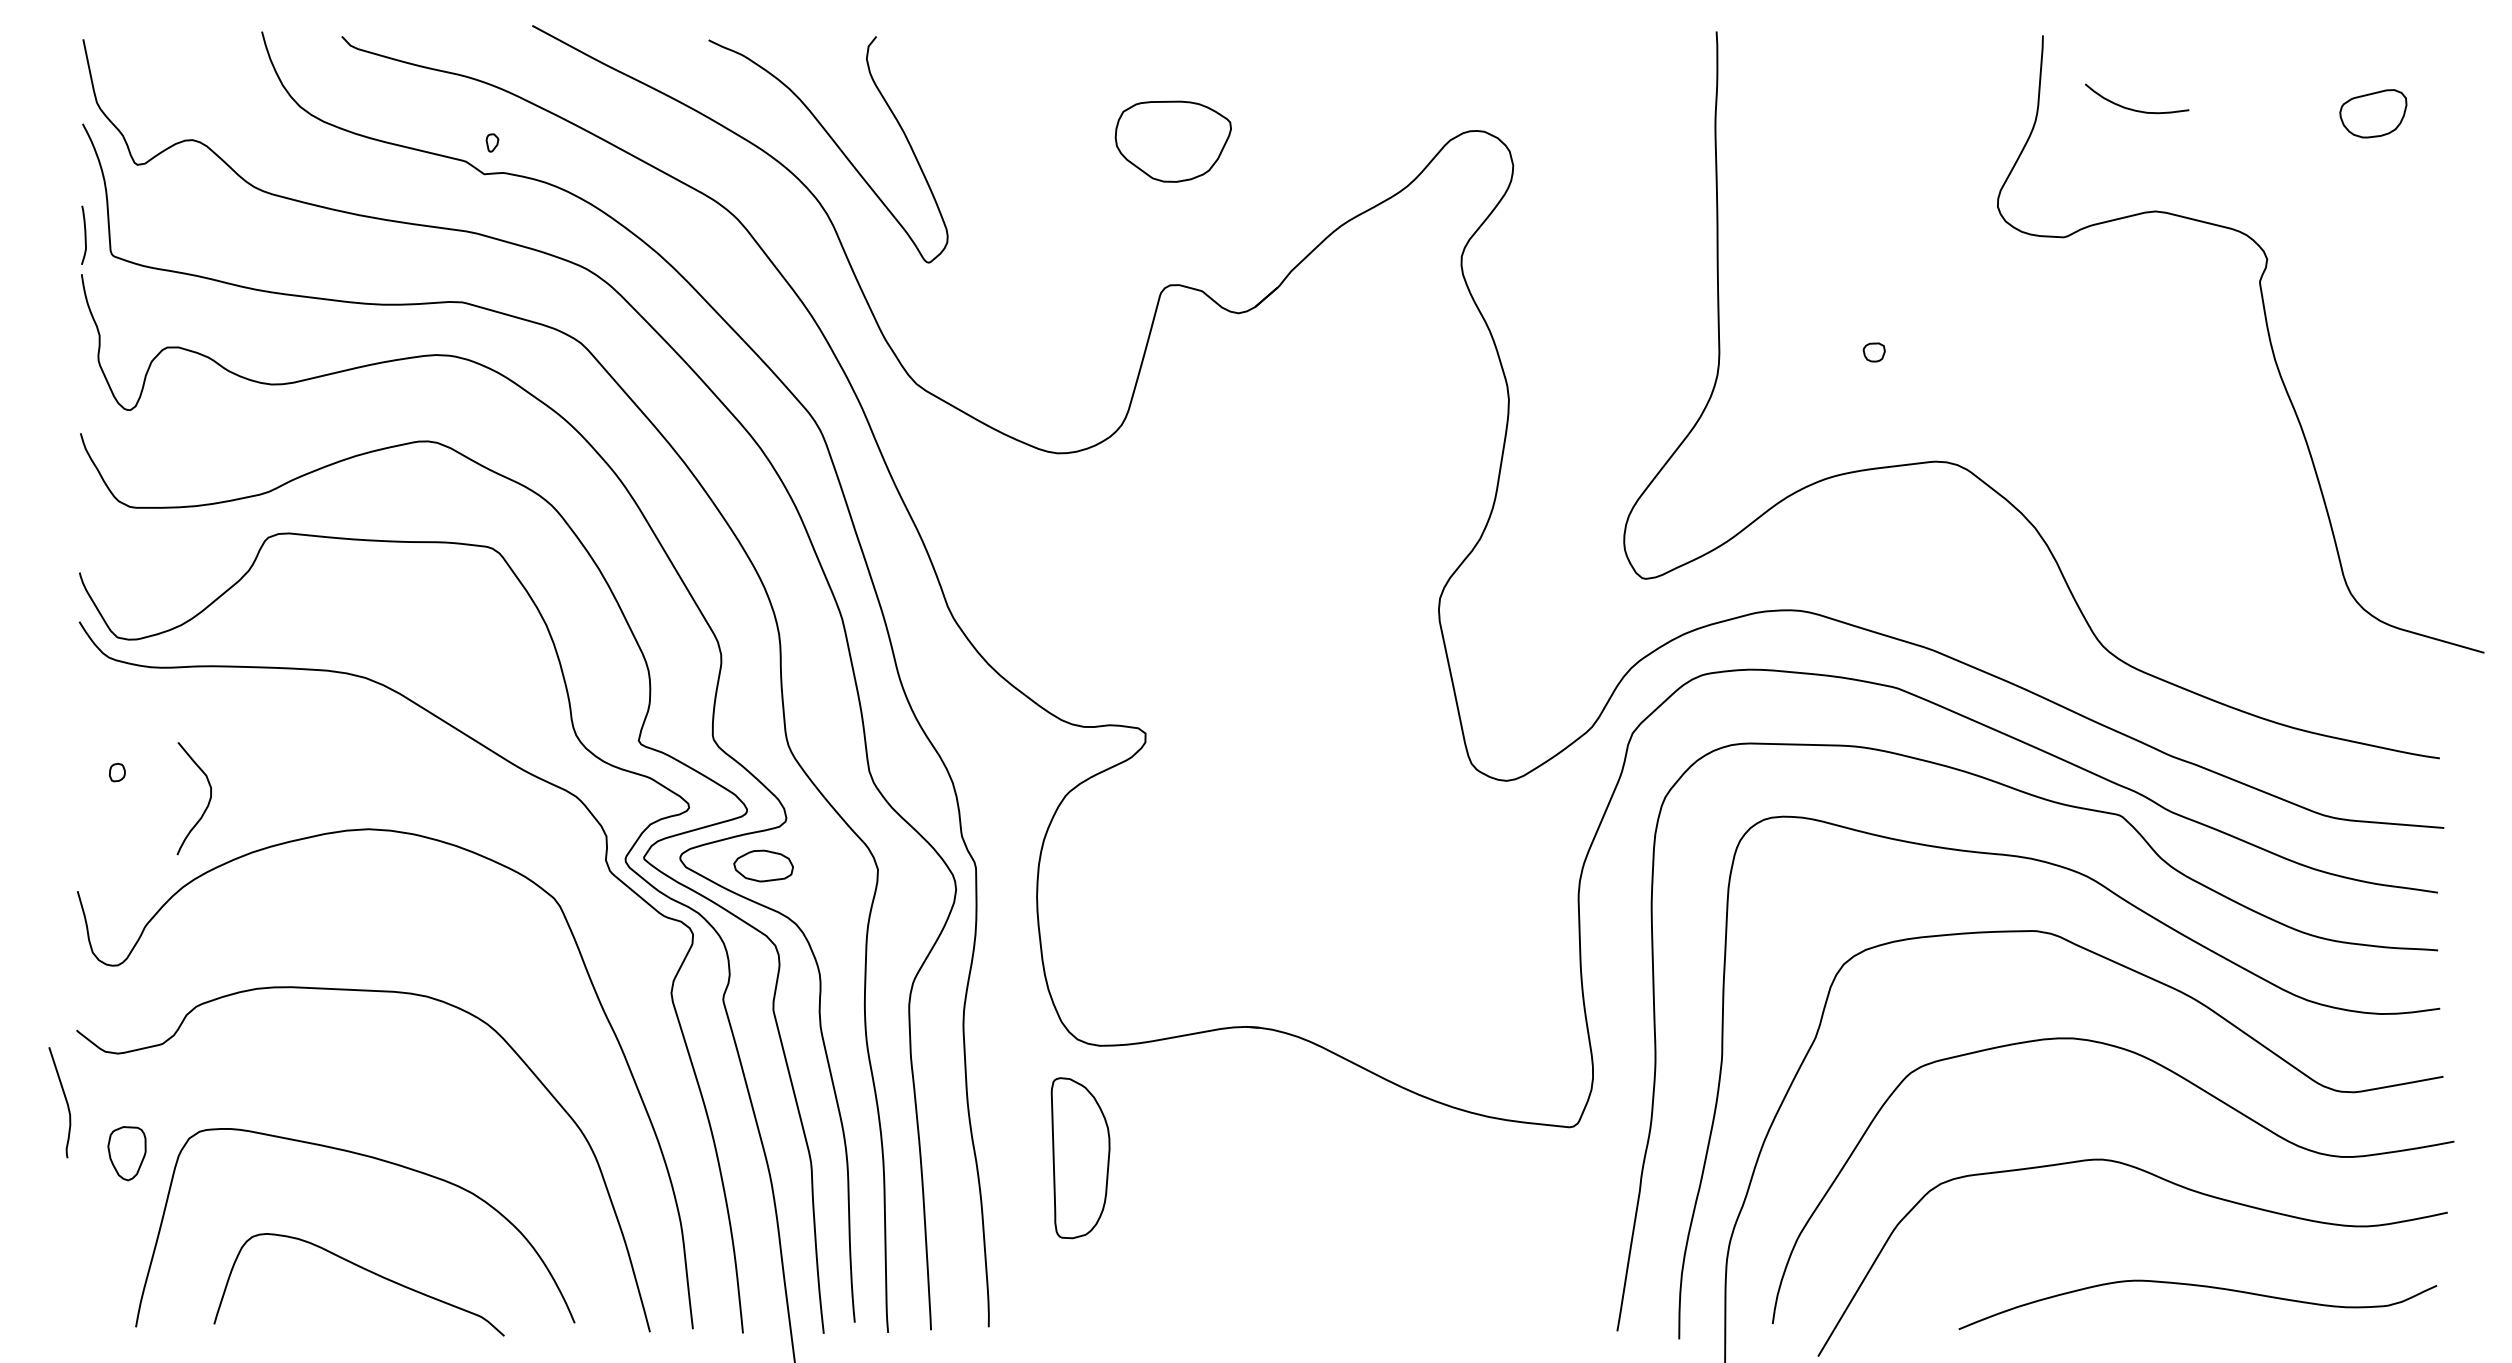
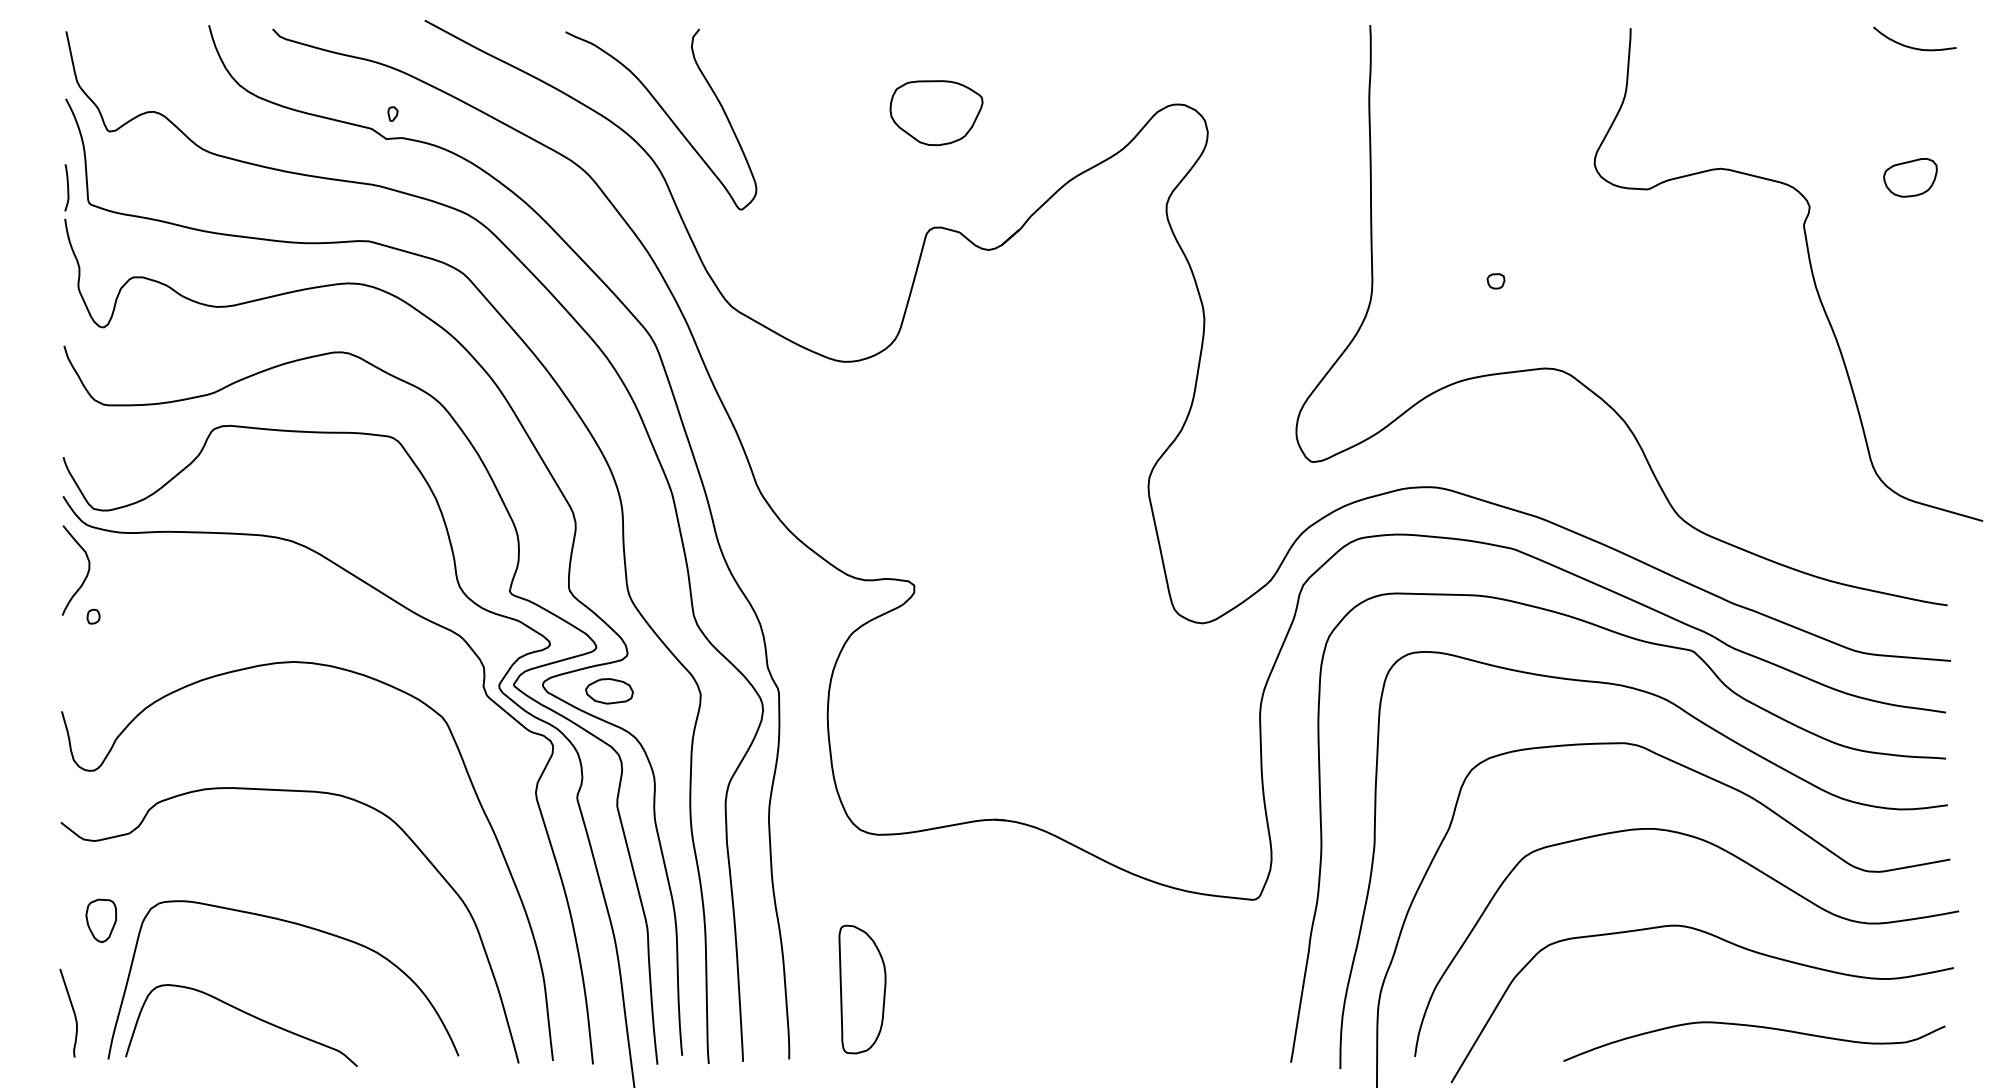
curve: (2132, 108) -> (1911, 46), moved
part: (2373, 113) -> (1910, 177), moved
curve: (207, 803) -> (86, 574), moved
curve: (64, 1099) -> (72, 1010), moved
part: (1080, 1158) -> (862, 989), moved
curve: (365, 1270) -> (246, 1014), moved

